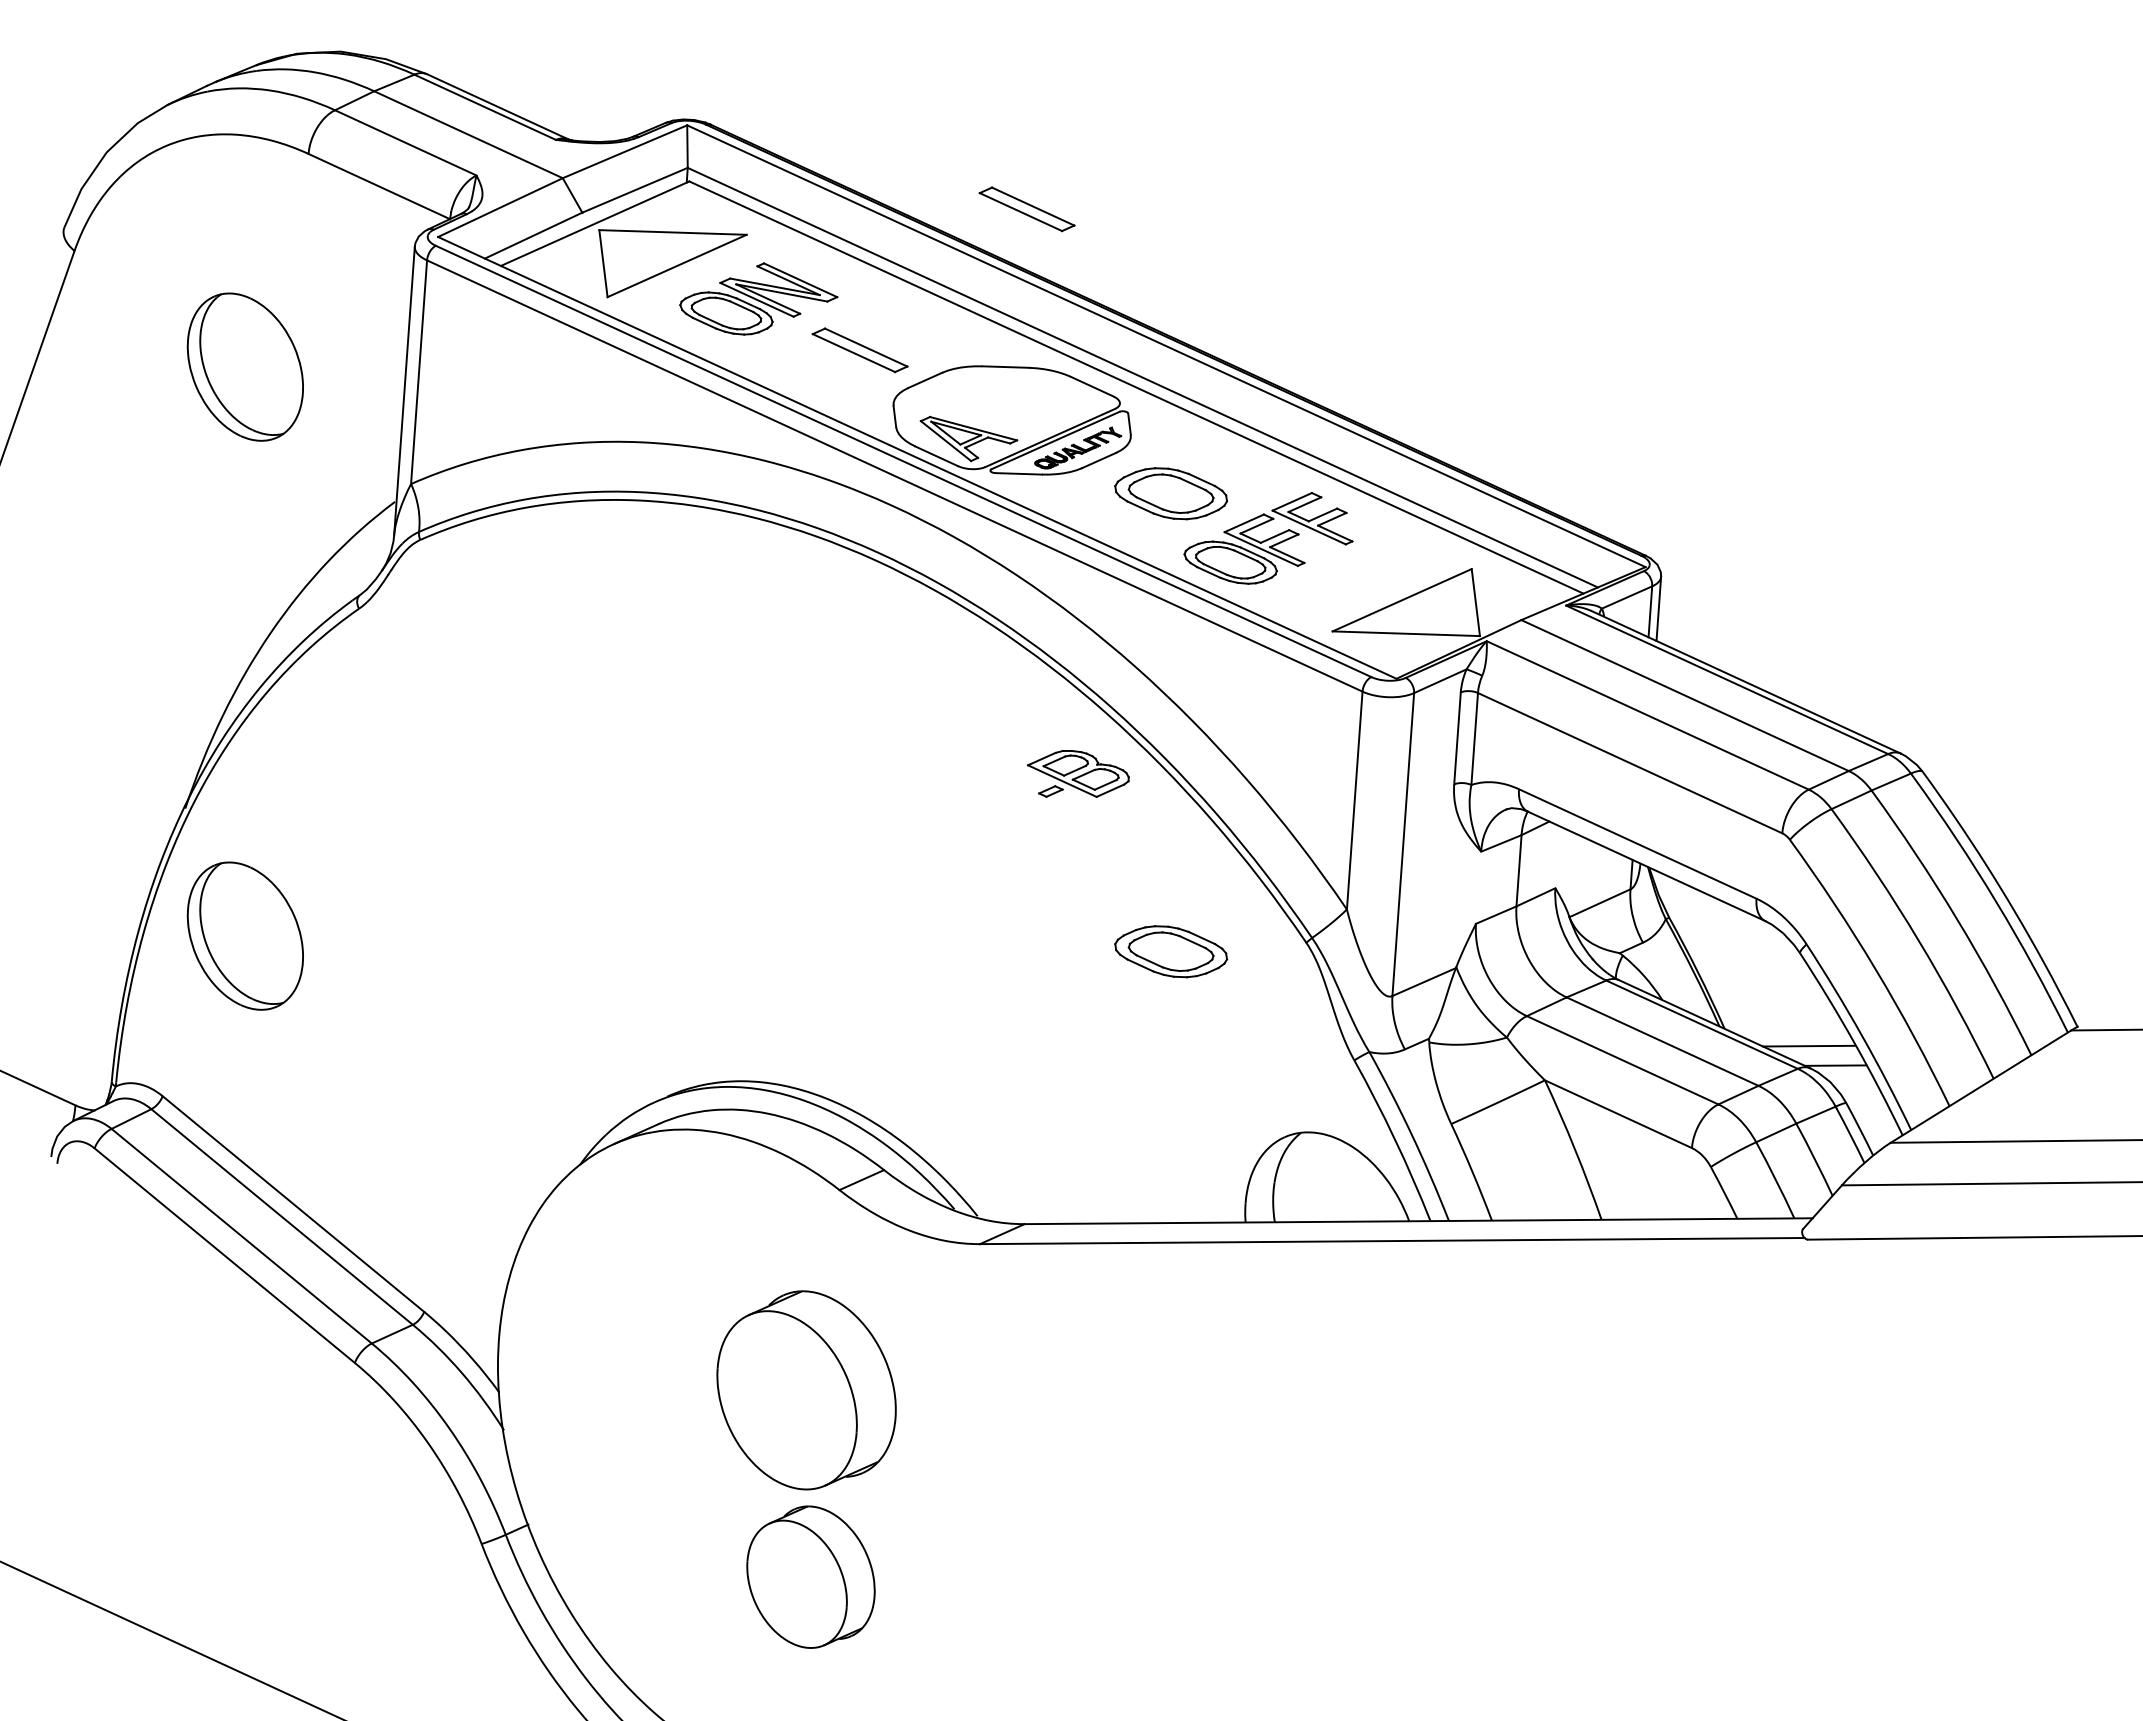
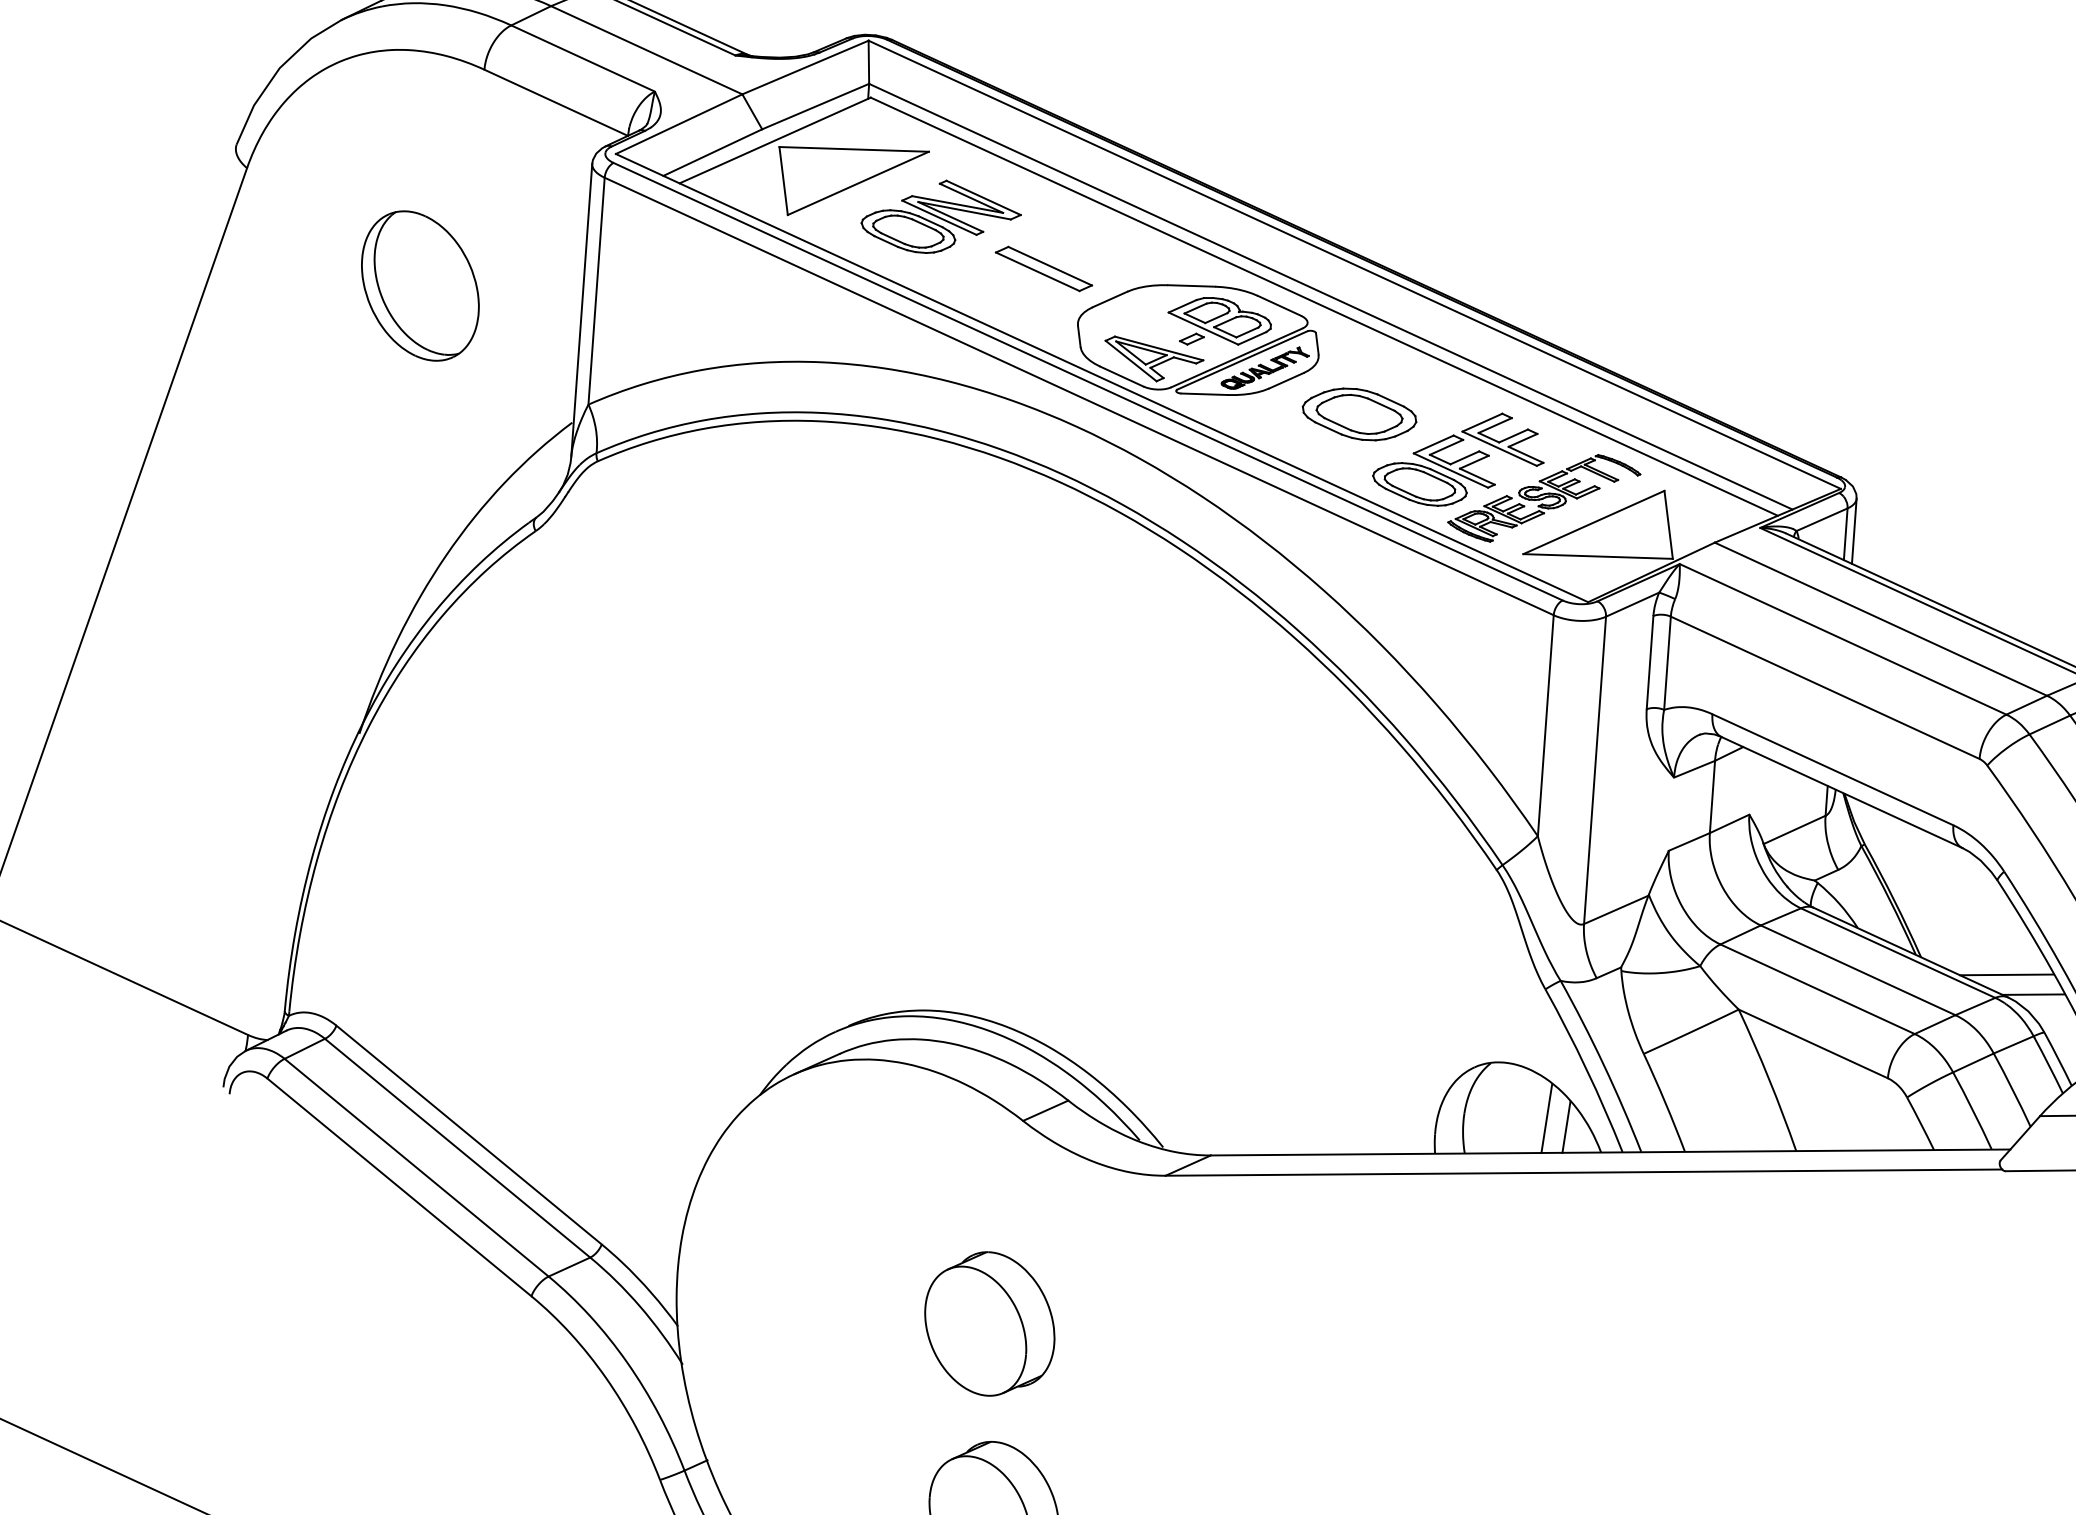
part: (1026, 209) -> (1212, 126), removed
part: (1352, 576) -> (1543, 498), added
part: (1078, 773) -> (1219, 320), moved
part: (244, 935) -> (419, 862), removed
part: (1171, 951) -> (1359, 878), removed
line: (1355, 1187) -> (1546, 1118), added
line: (1375, 1196) -> (1566, 1127), added
part: (806, 1389) -> (989, 1323), size x0.71

